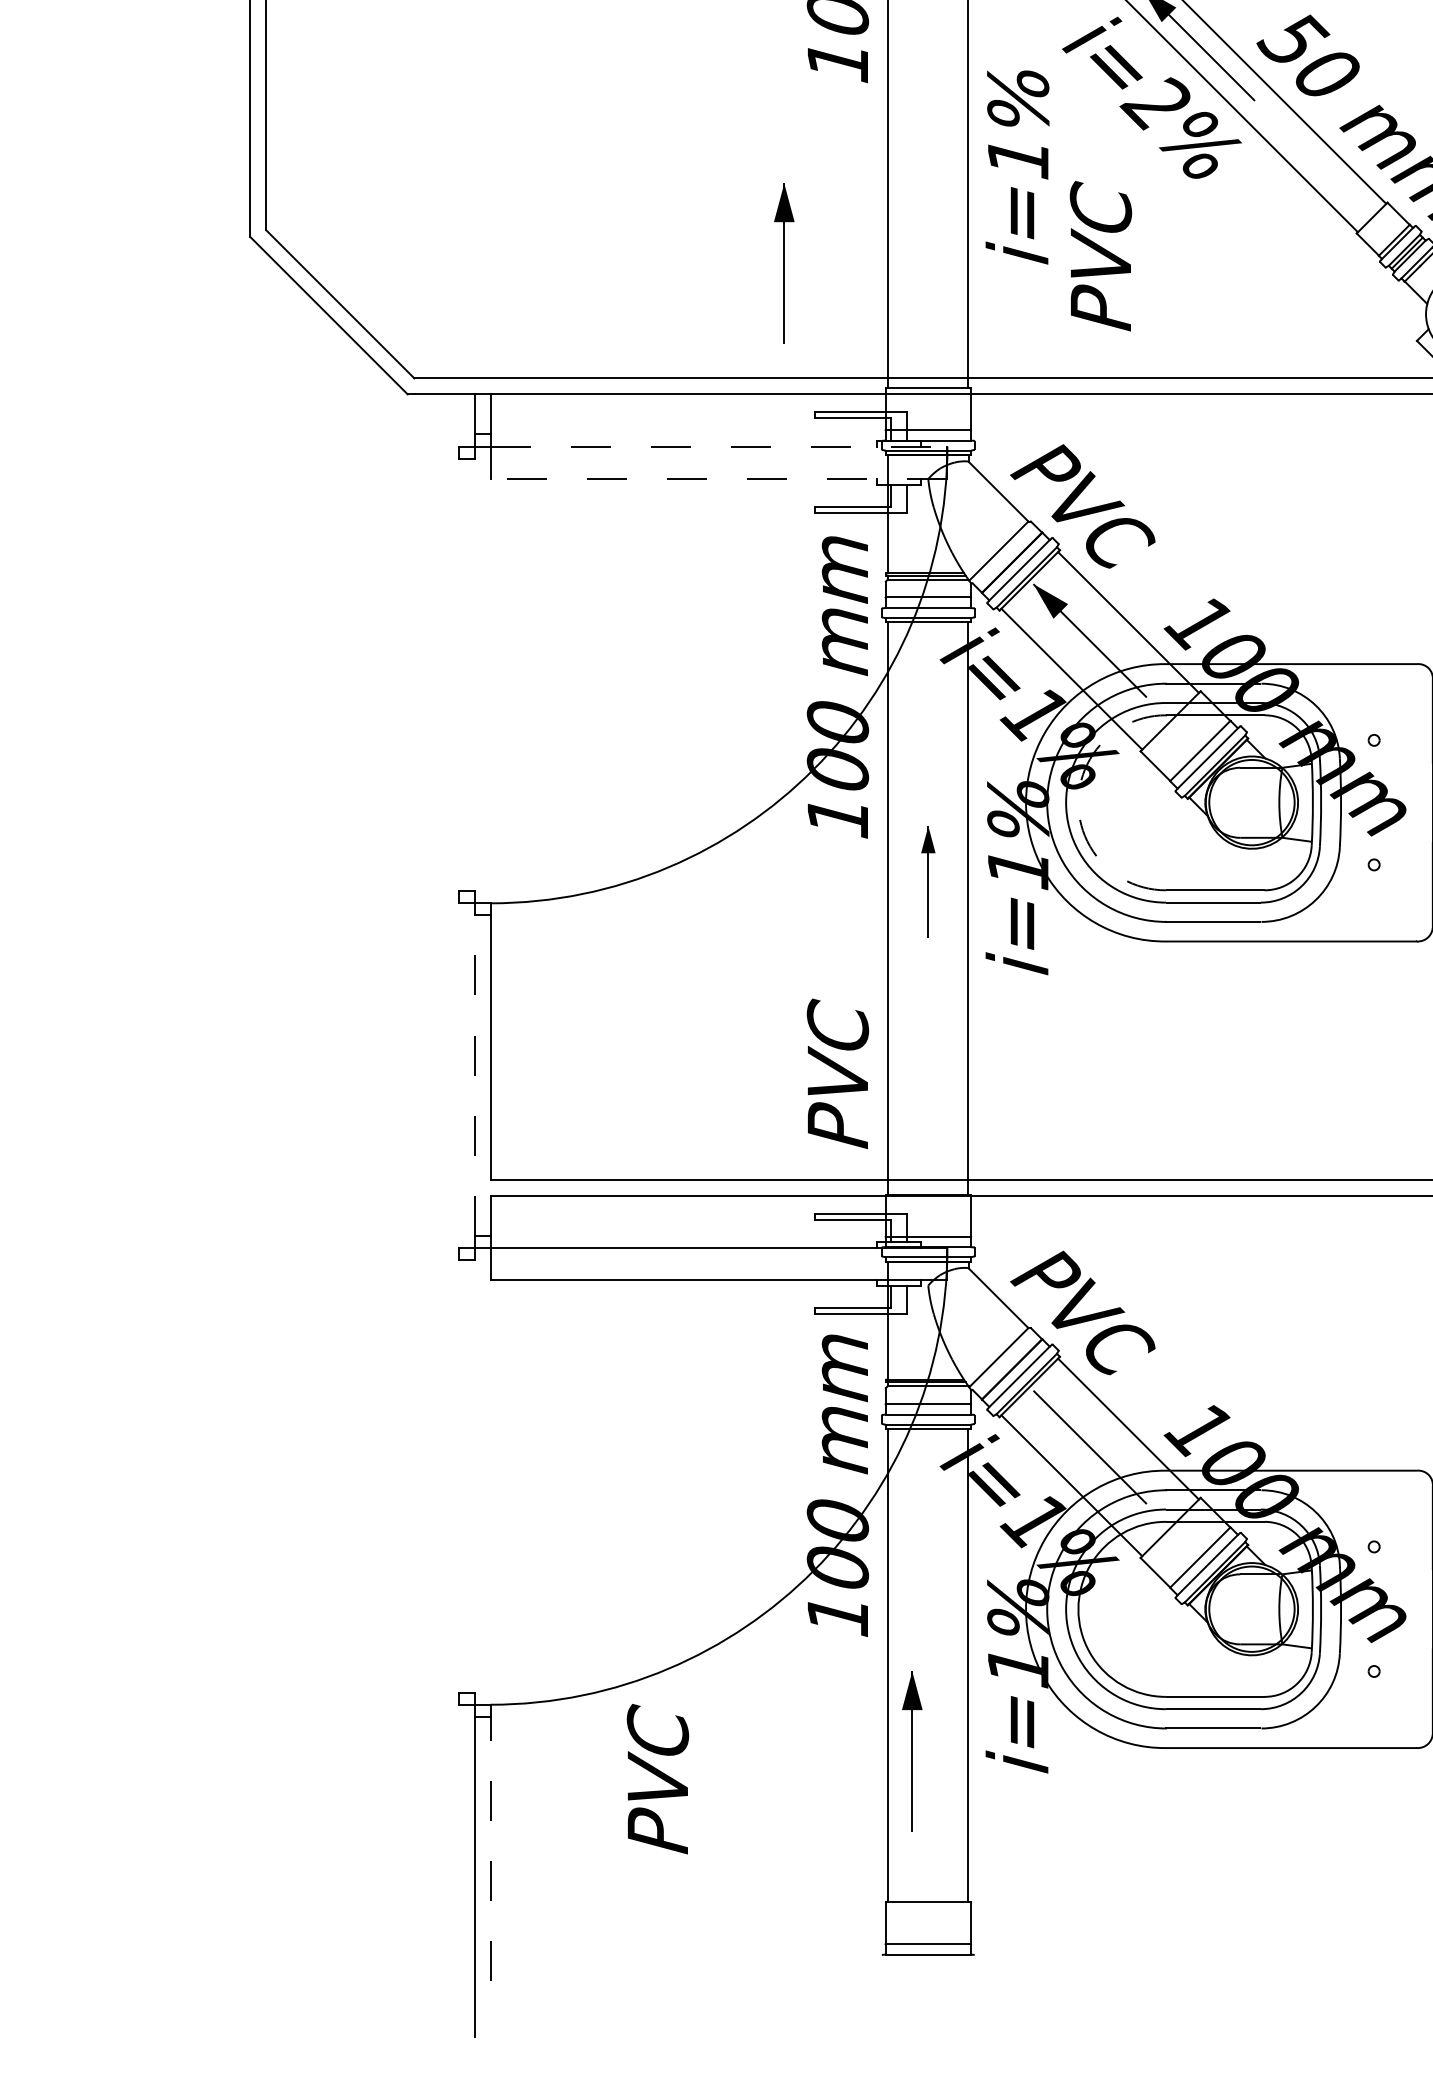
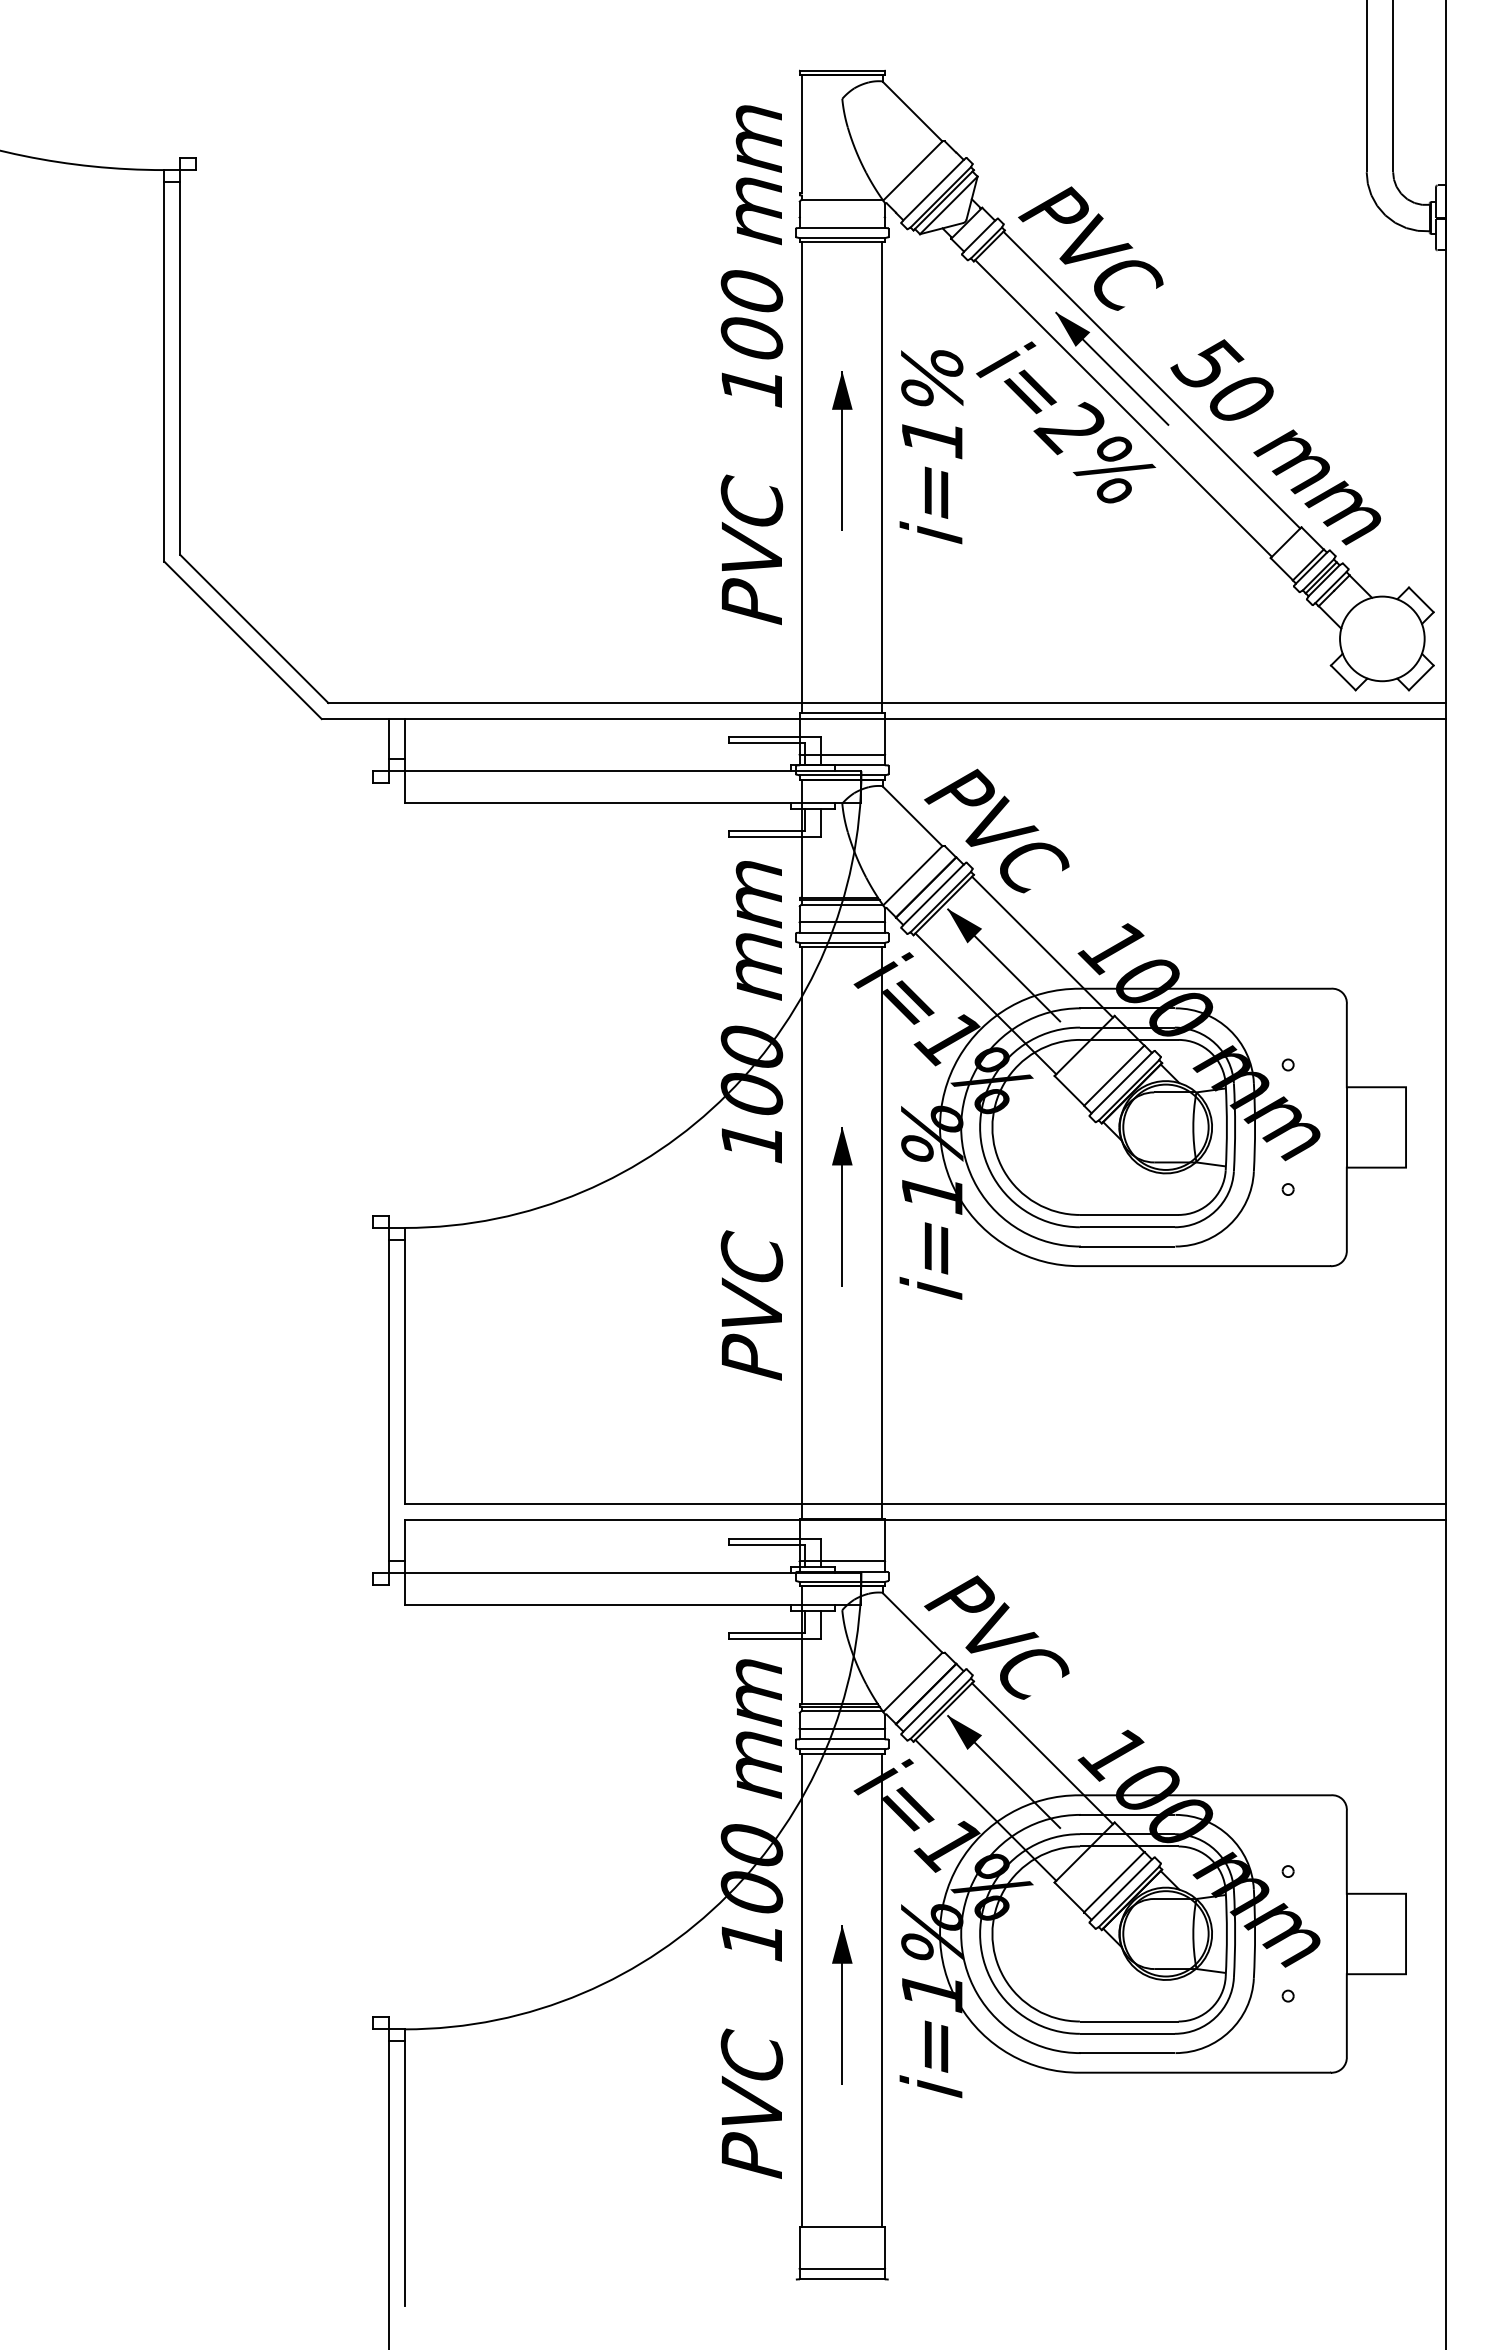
text: (1017, 167) -> (931, 447), moved
text: (1100, 255) -> (751, 549), moved
part: (784, 262) -> (842, 450), moved
line: (719, 446) -> (633, 771), dashed -> solid
line: (718, 478) -> (632, 803), dashed -> solid
line: (1078, 802) -> (992, 1127), dashed -> solid
part: (928, 881) -> (842, 1206), size x1.43
text: (837, 1073) -> (751, 1305), moved
line: (474, 1074) -> (388, 1399), dashed -> solid
fill: (1050, 1407) -> (964, 1732), added
part: (912, 1750) -> (842, 2004), moved
text: (657, 1778) -> (751, 2103), moved
line: (490, 1848) -> (404, 2173), dashed -> solid

